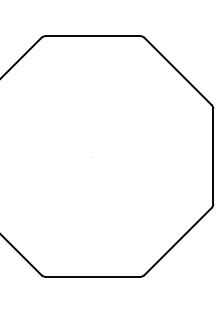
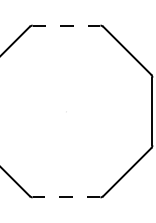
line: (93, 36) -> (66, 25), solid -> dashed
line: (92, 276) -> (66, 197), solid -> dashed

